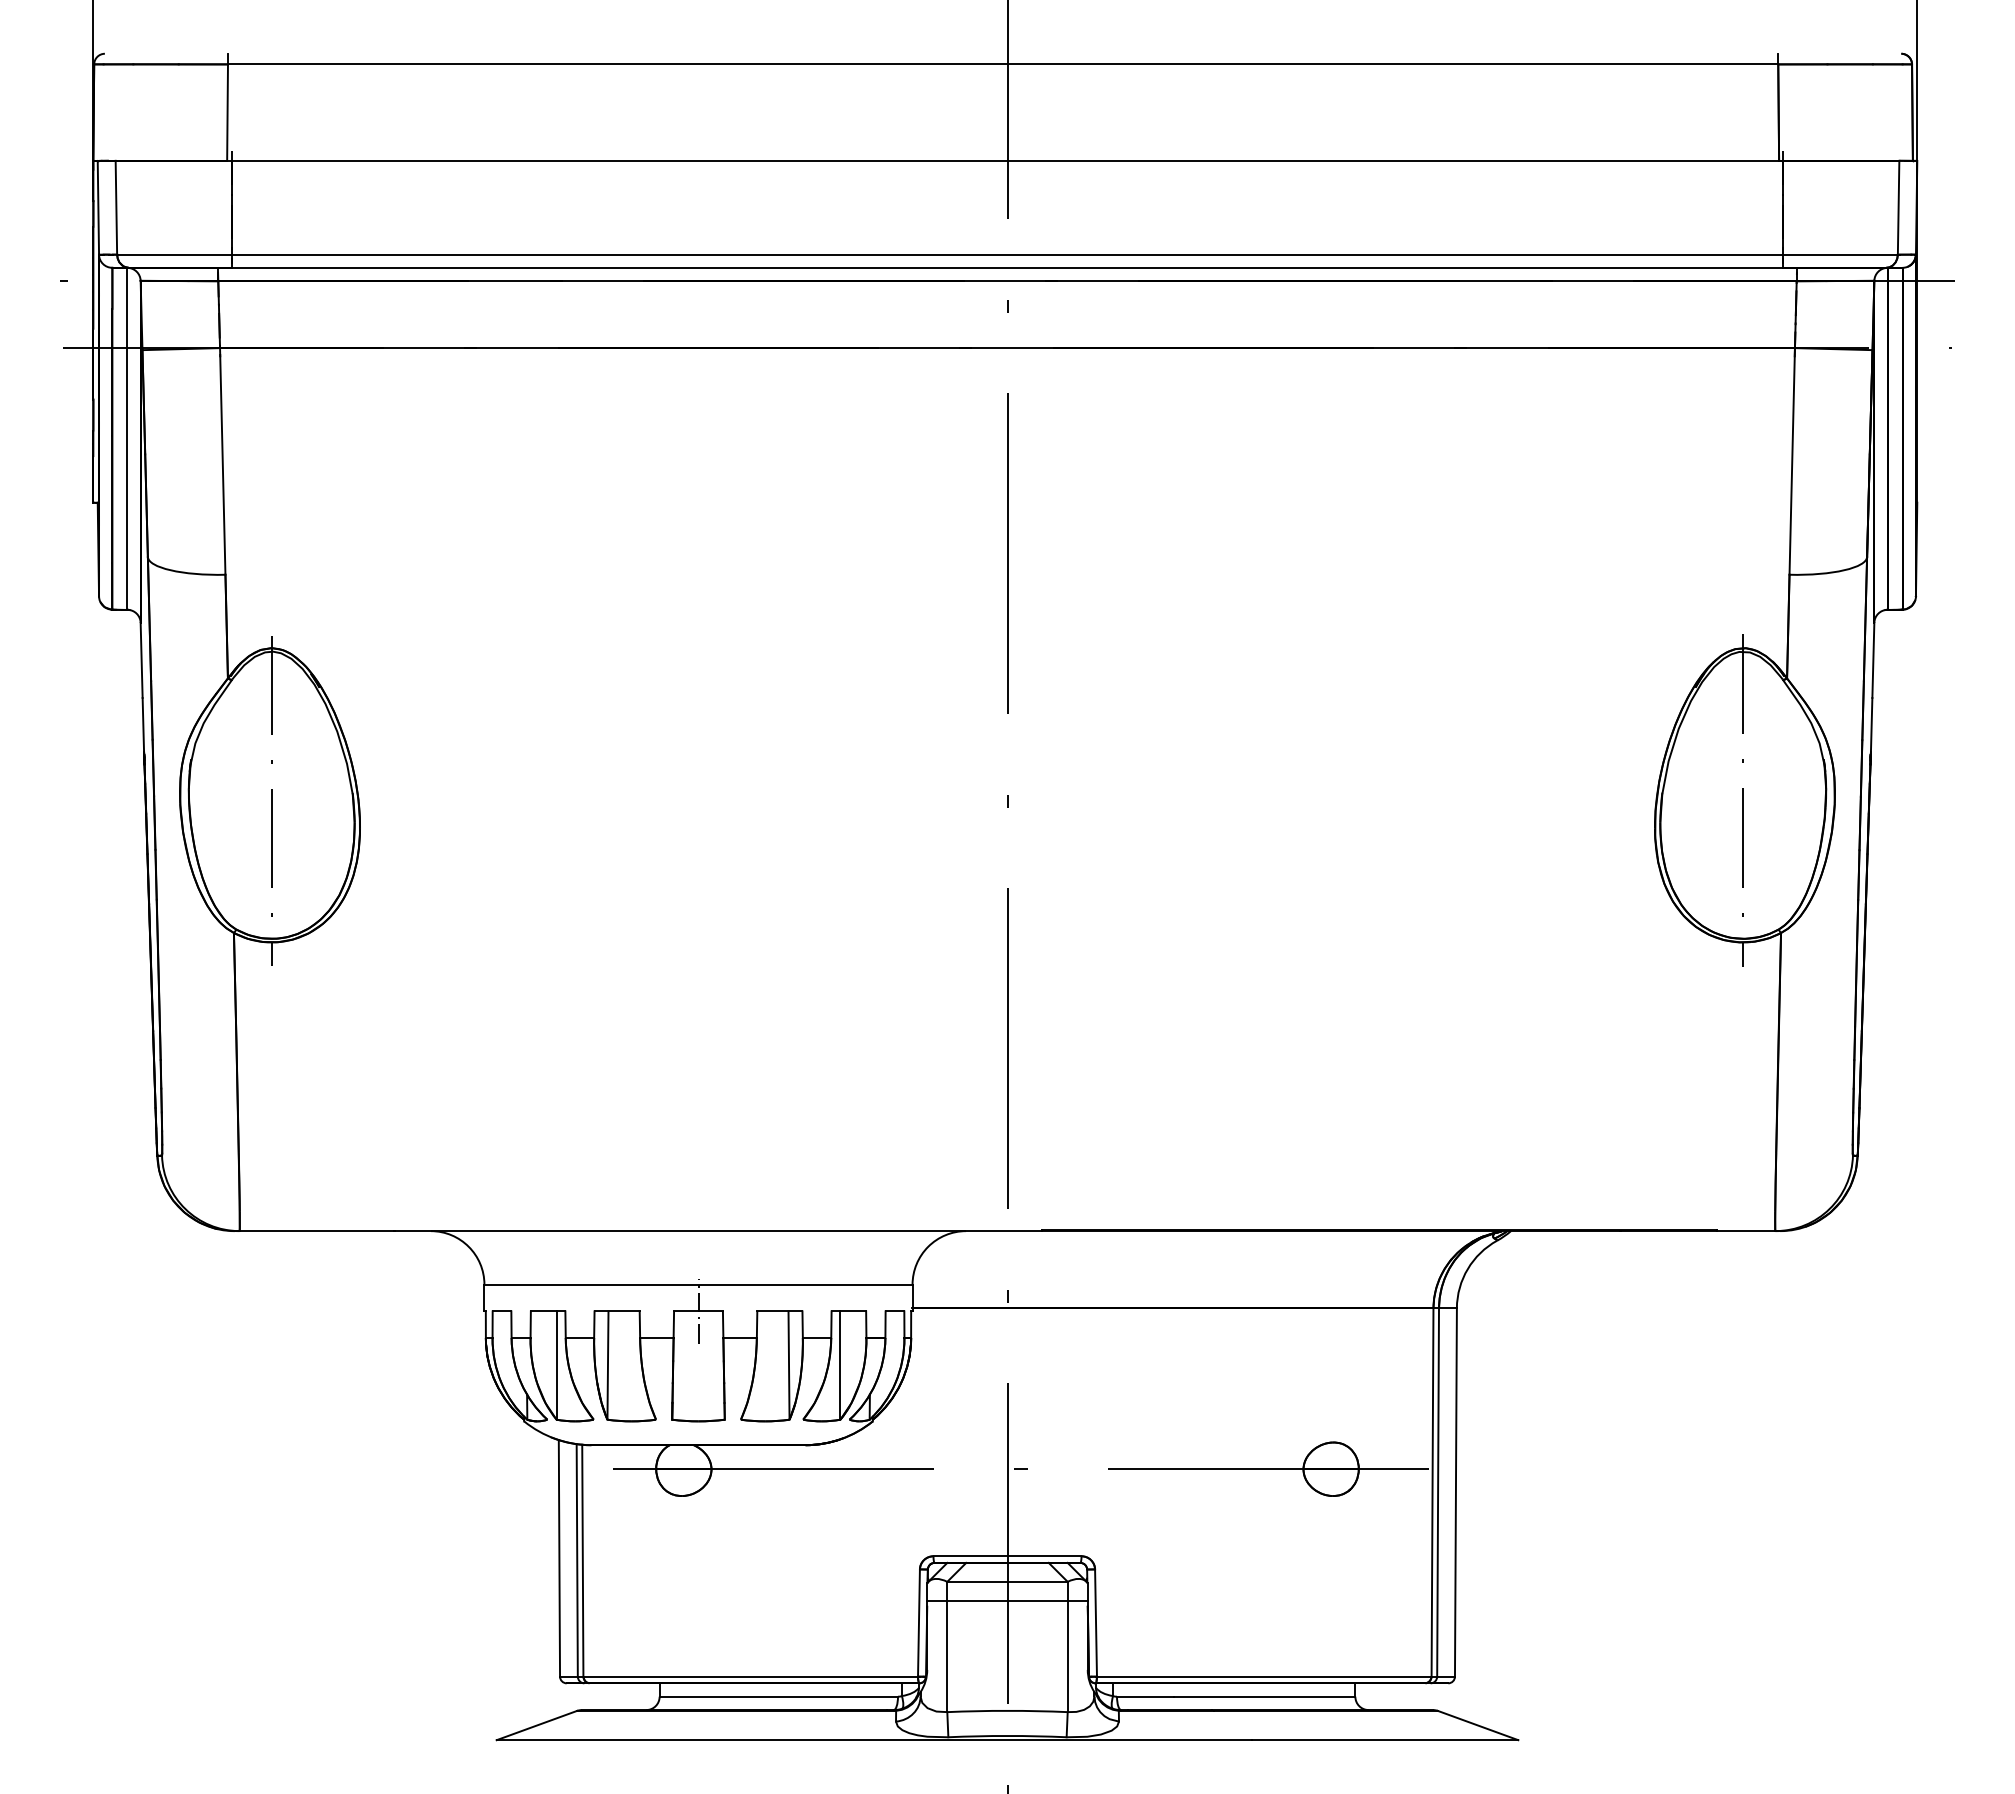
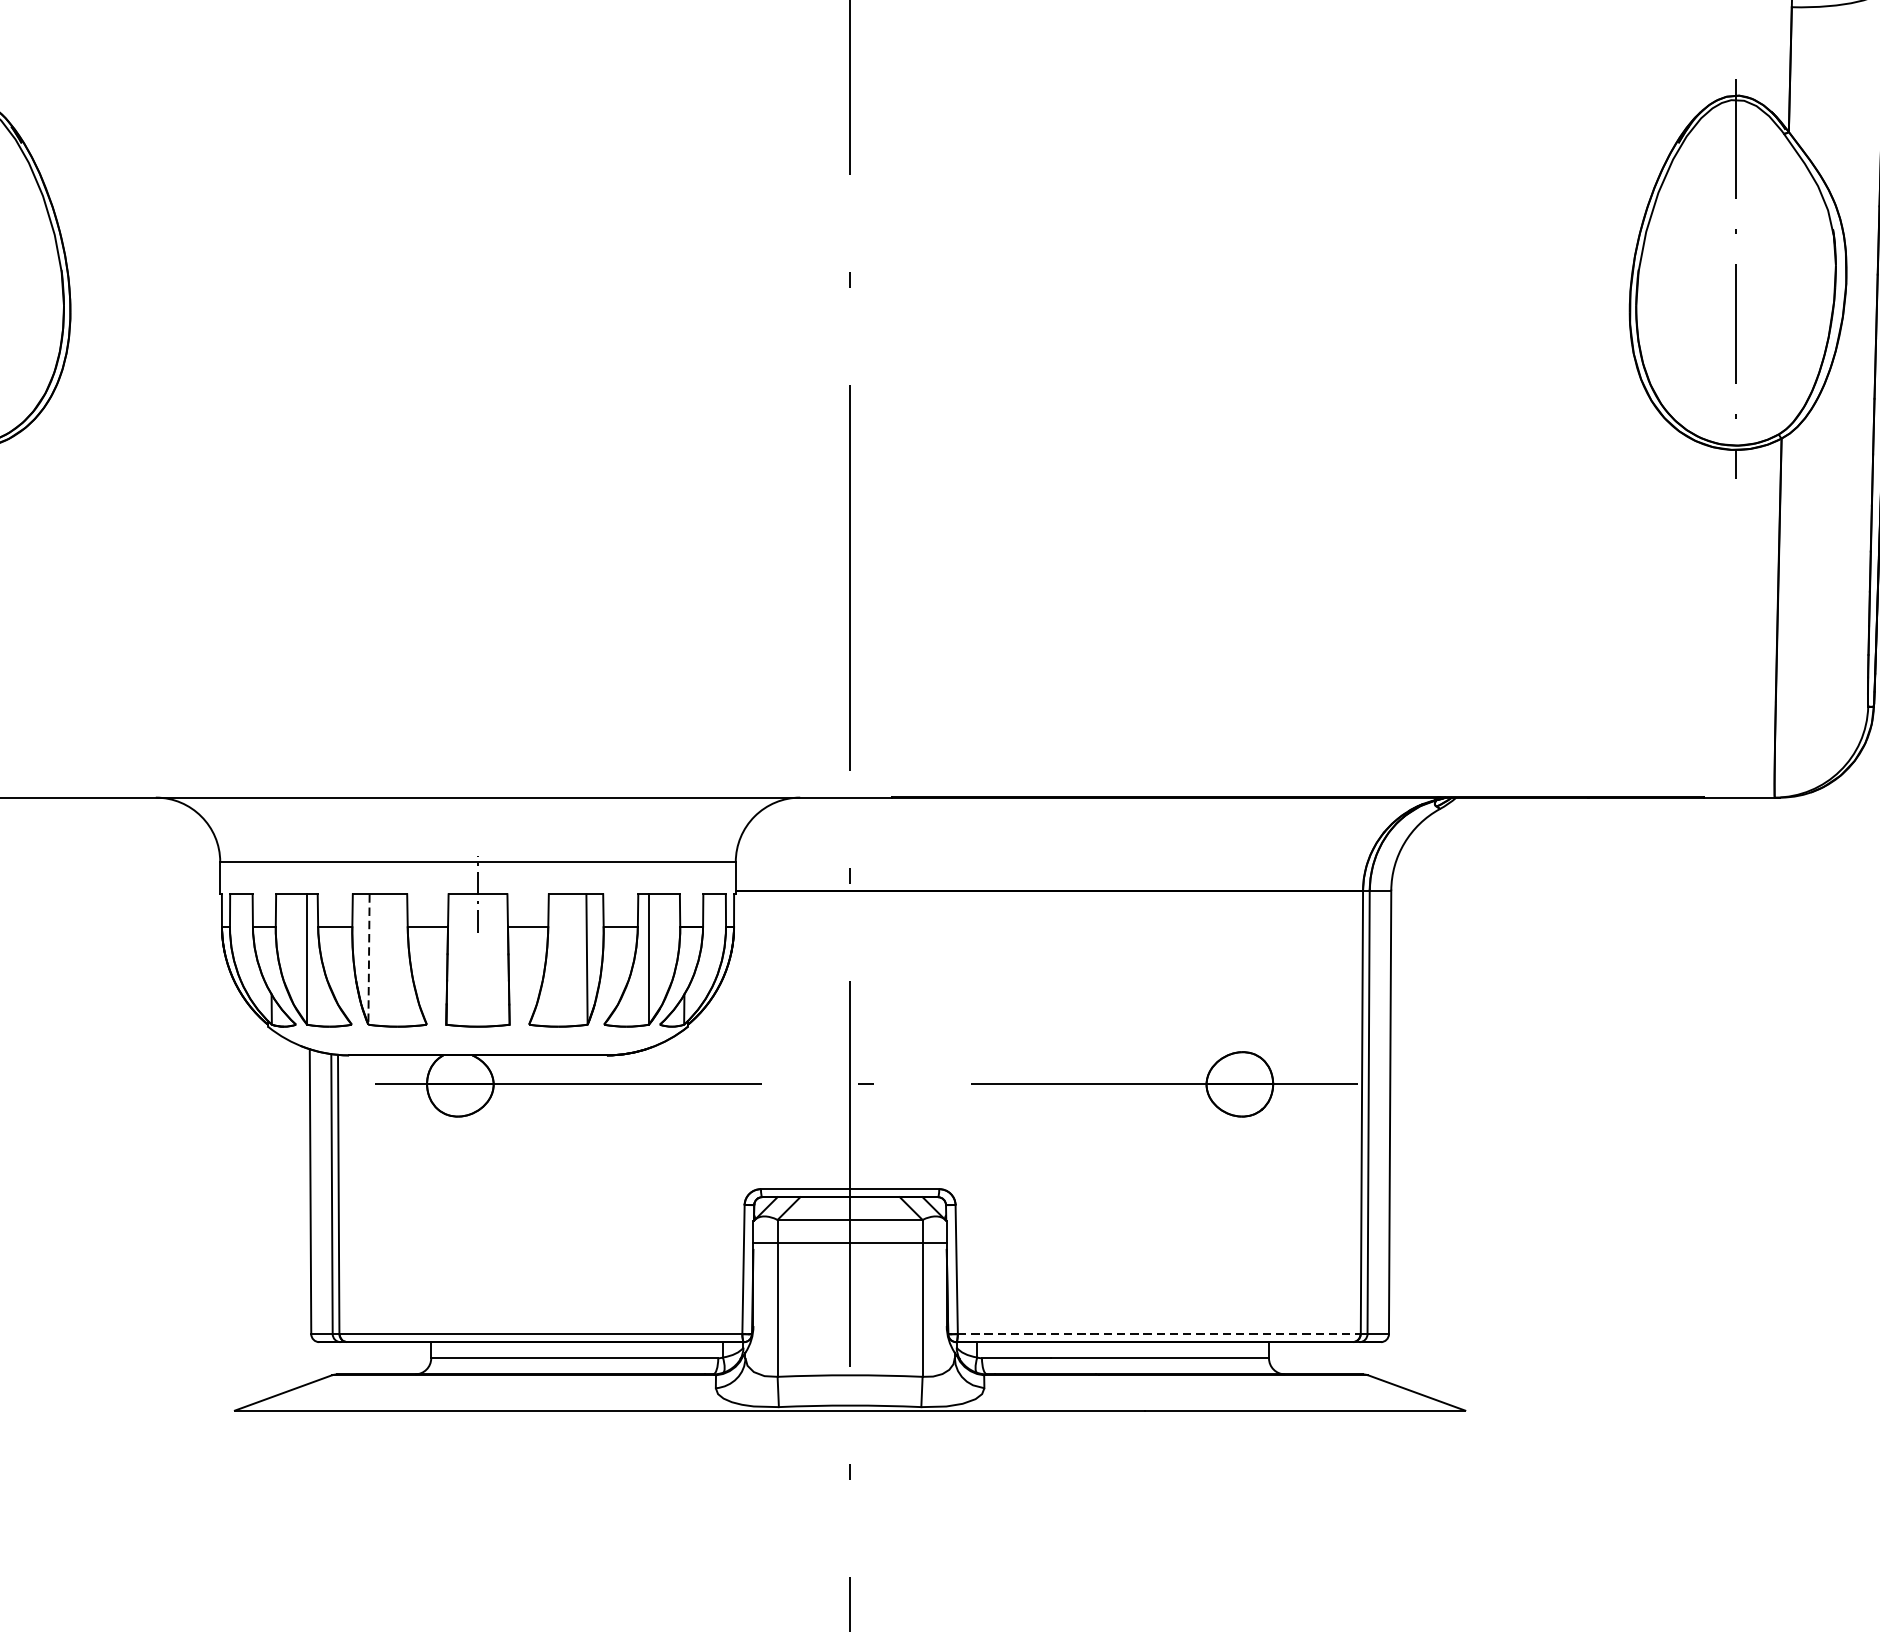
line: (607, 1366) -> (368, 960), solid -> dashed
line: (1264, 1676) -> (1159, 1333), solid -> dashed

